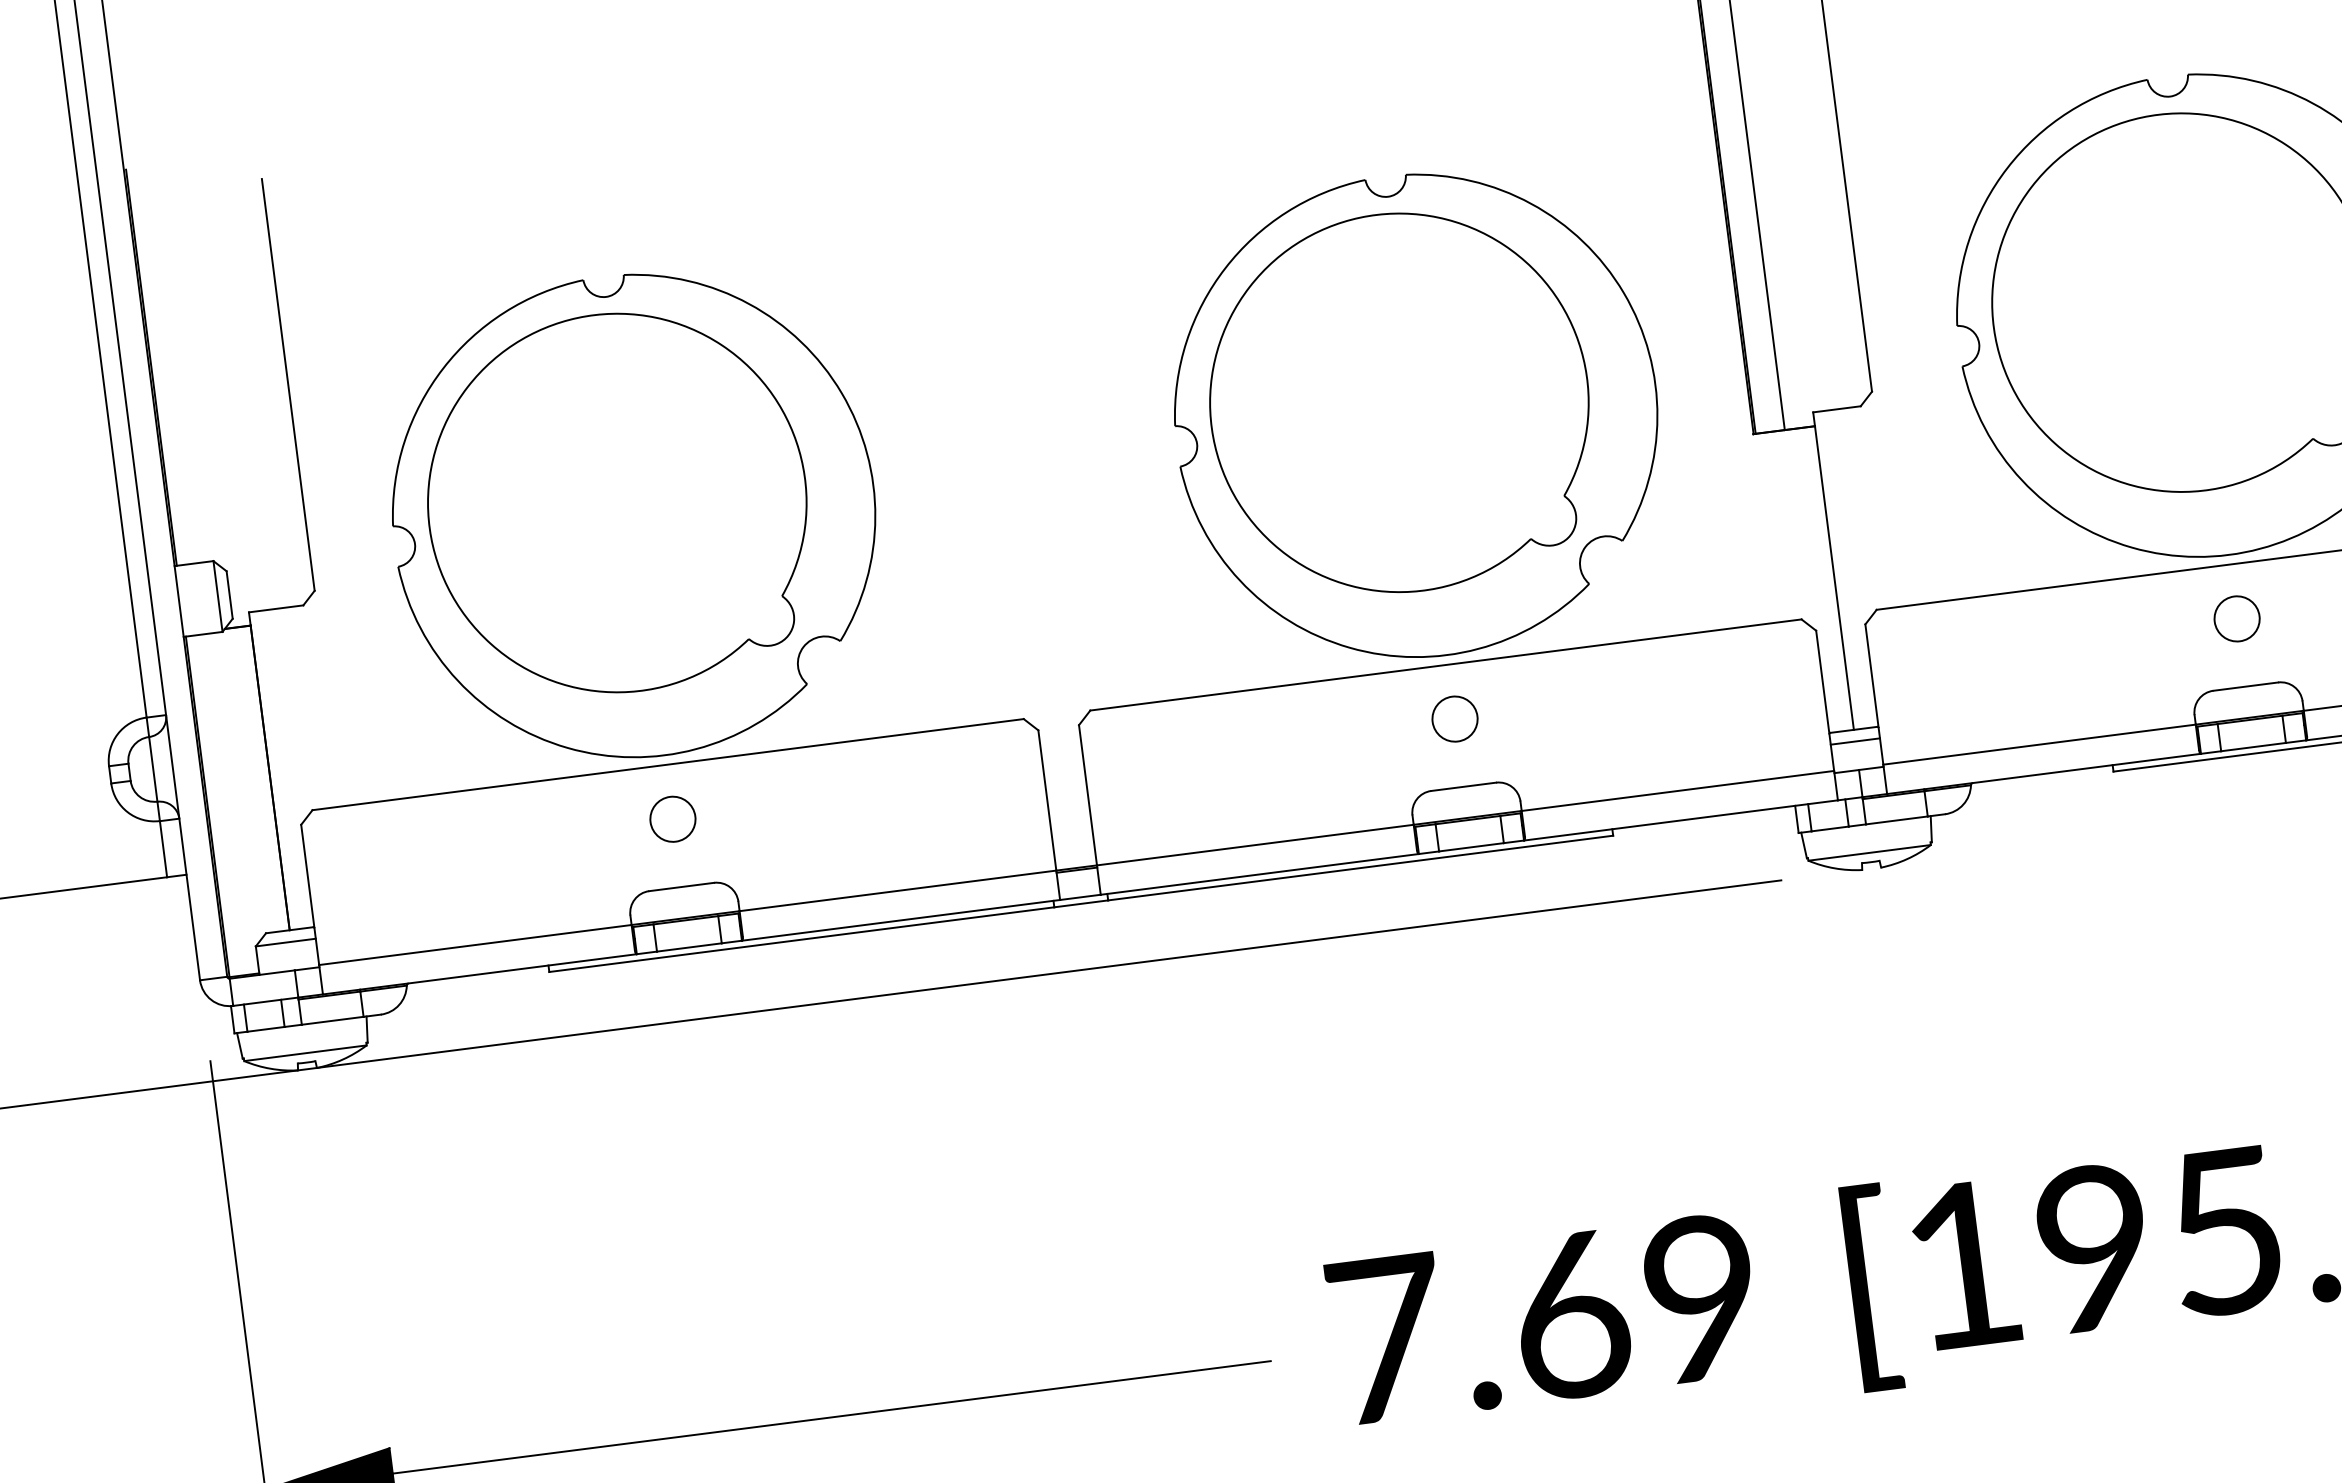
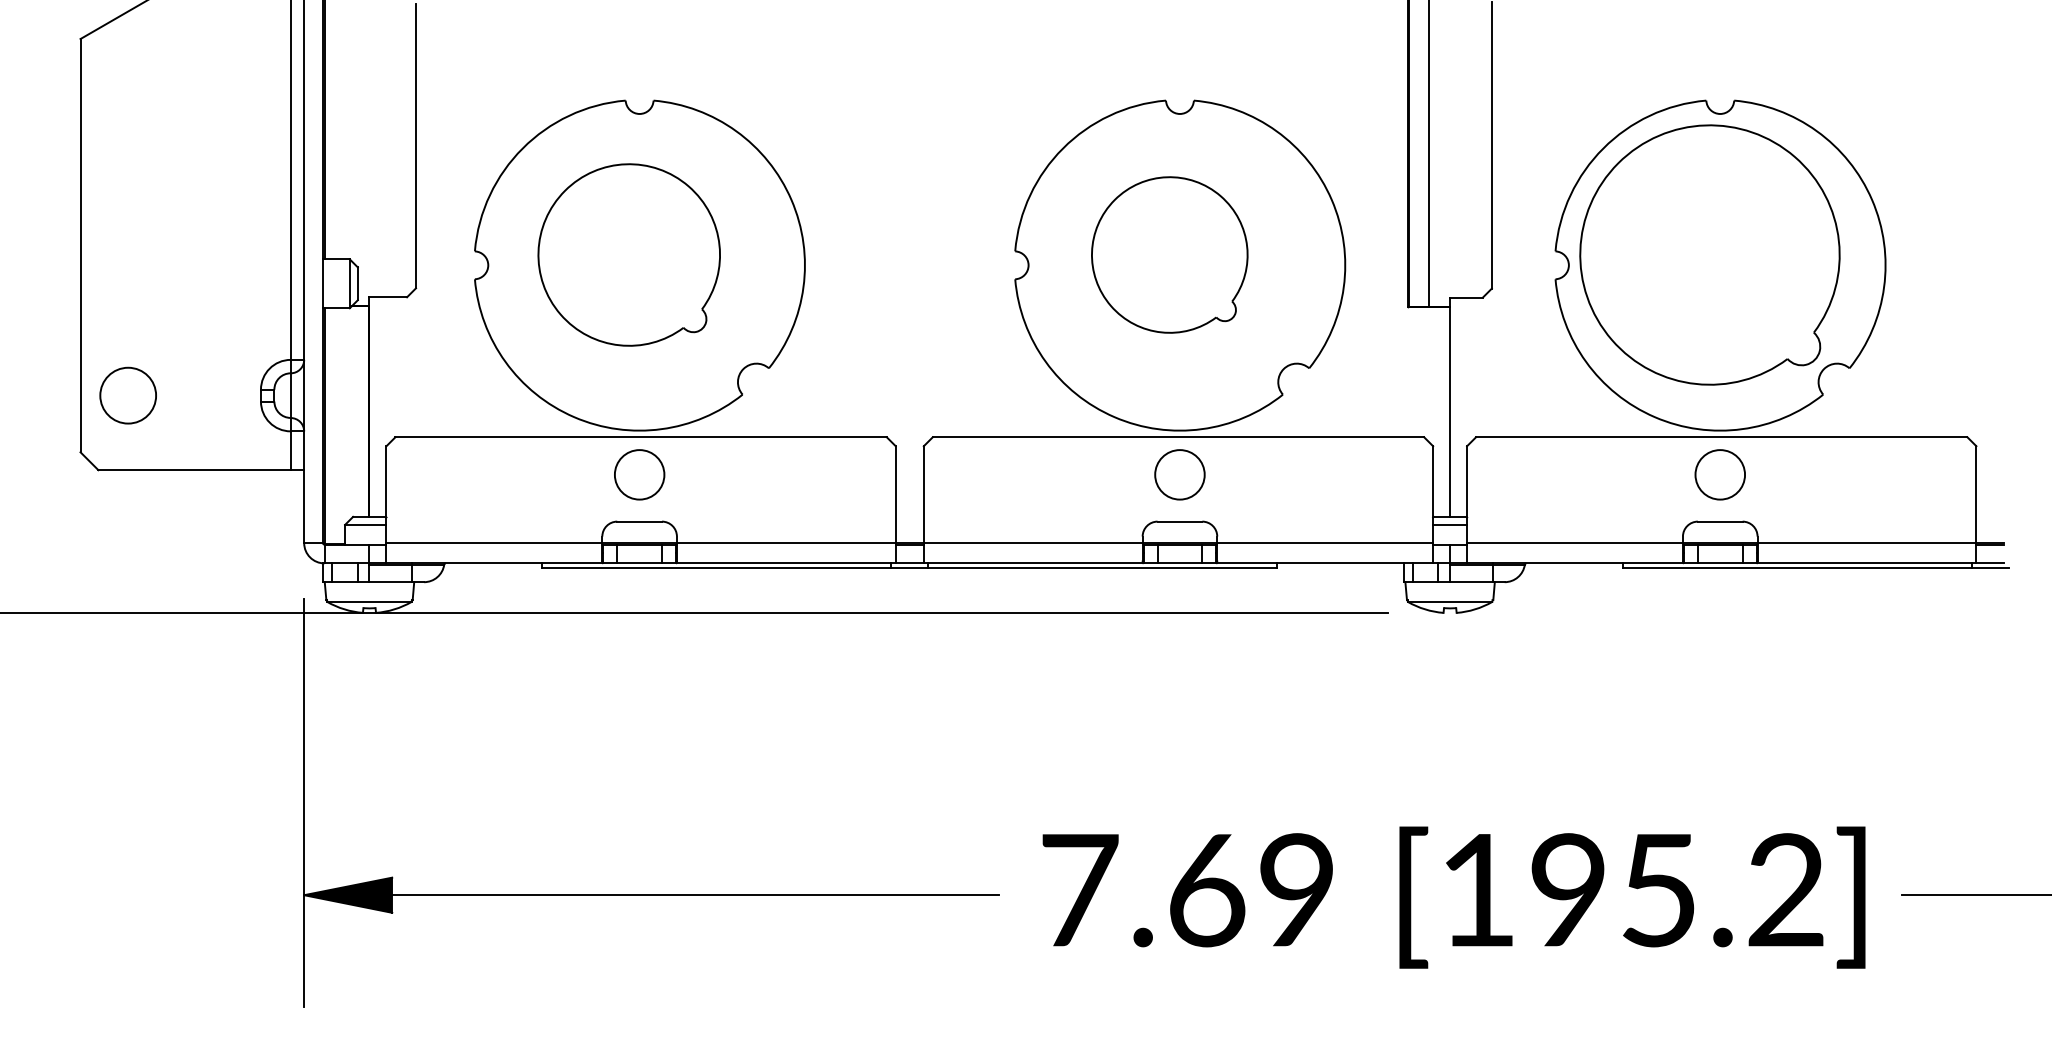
part: (1399, 402) -> (1169, 254), size x0.6
part: (615, 502) -> (628, 254), size x0.7
circle: (2235, 618) -> (1719, 474), size x1.6
circle: (1454, 718) -> (1179, 474), size x1.6
circle: (672, 818) -> (639, 474), size x1.6

